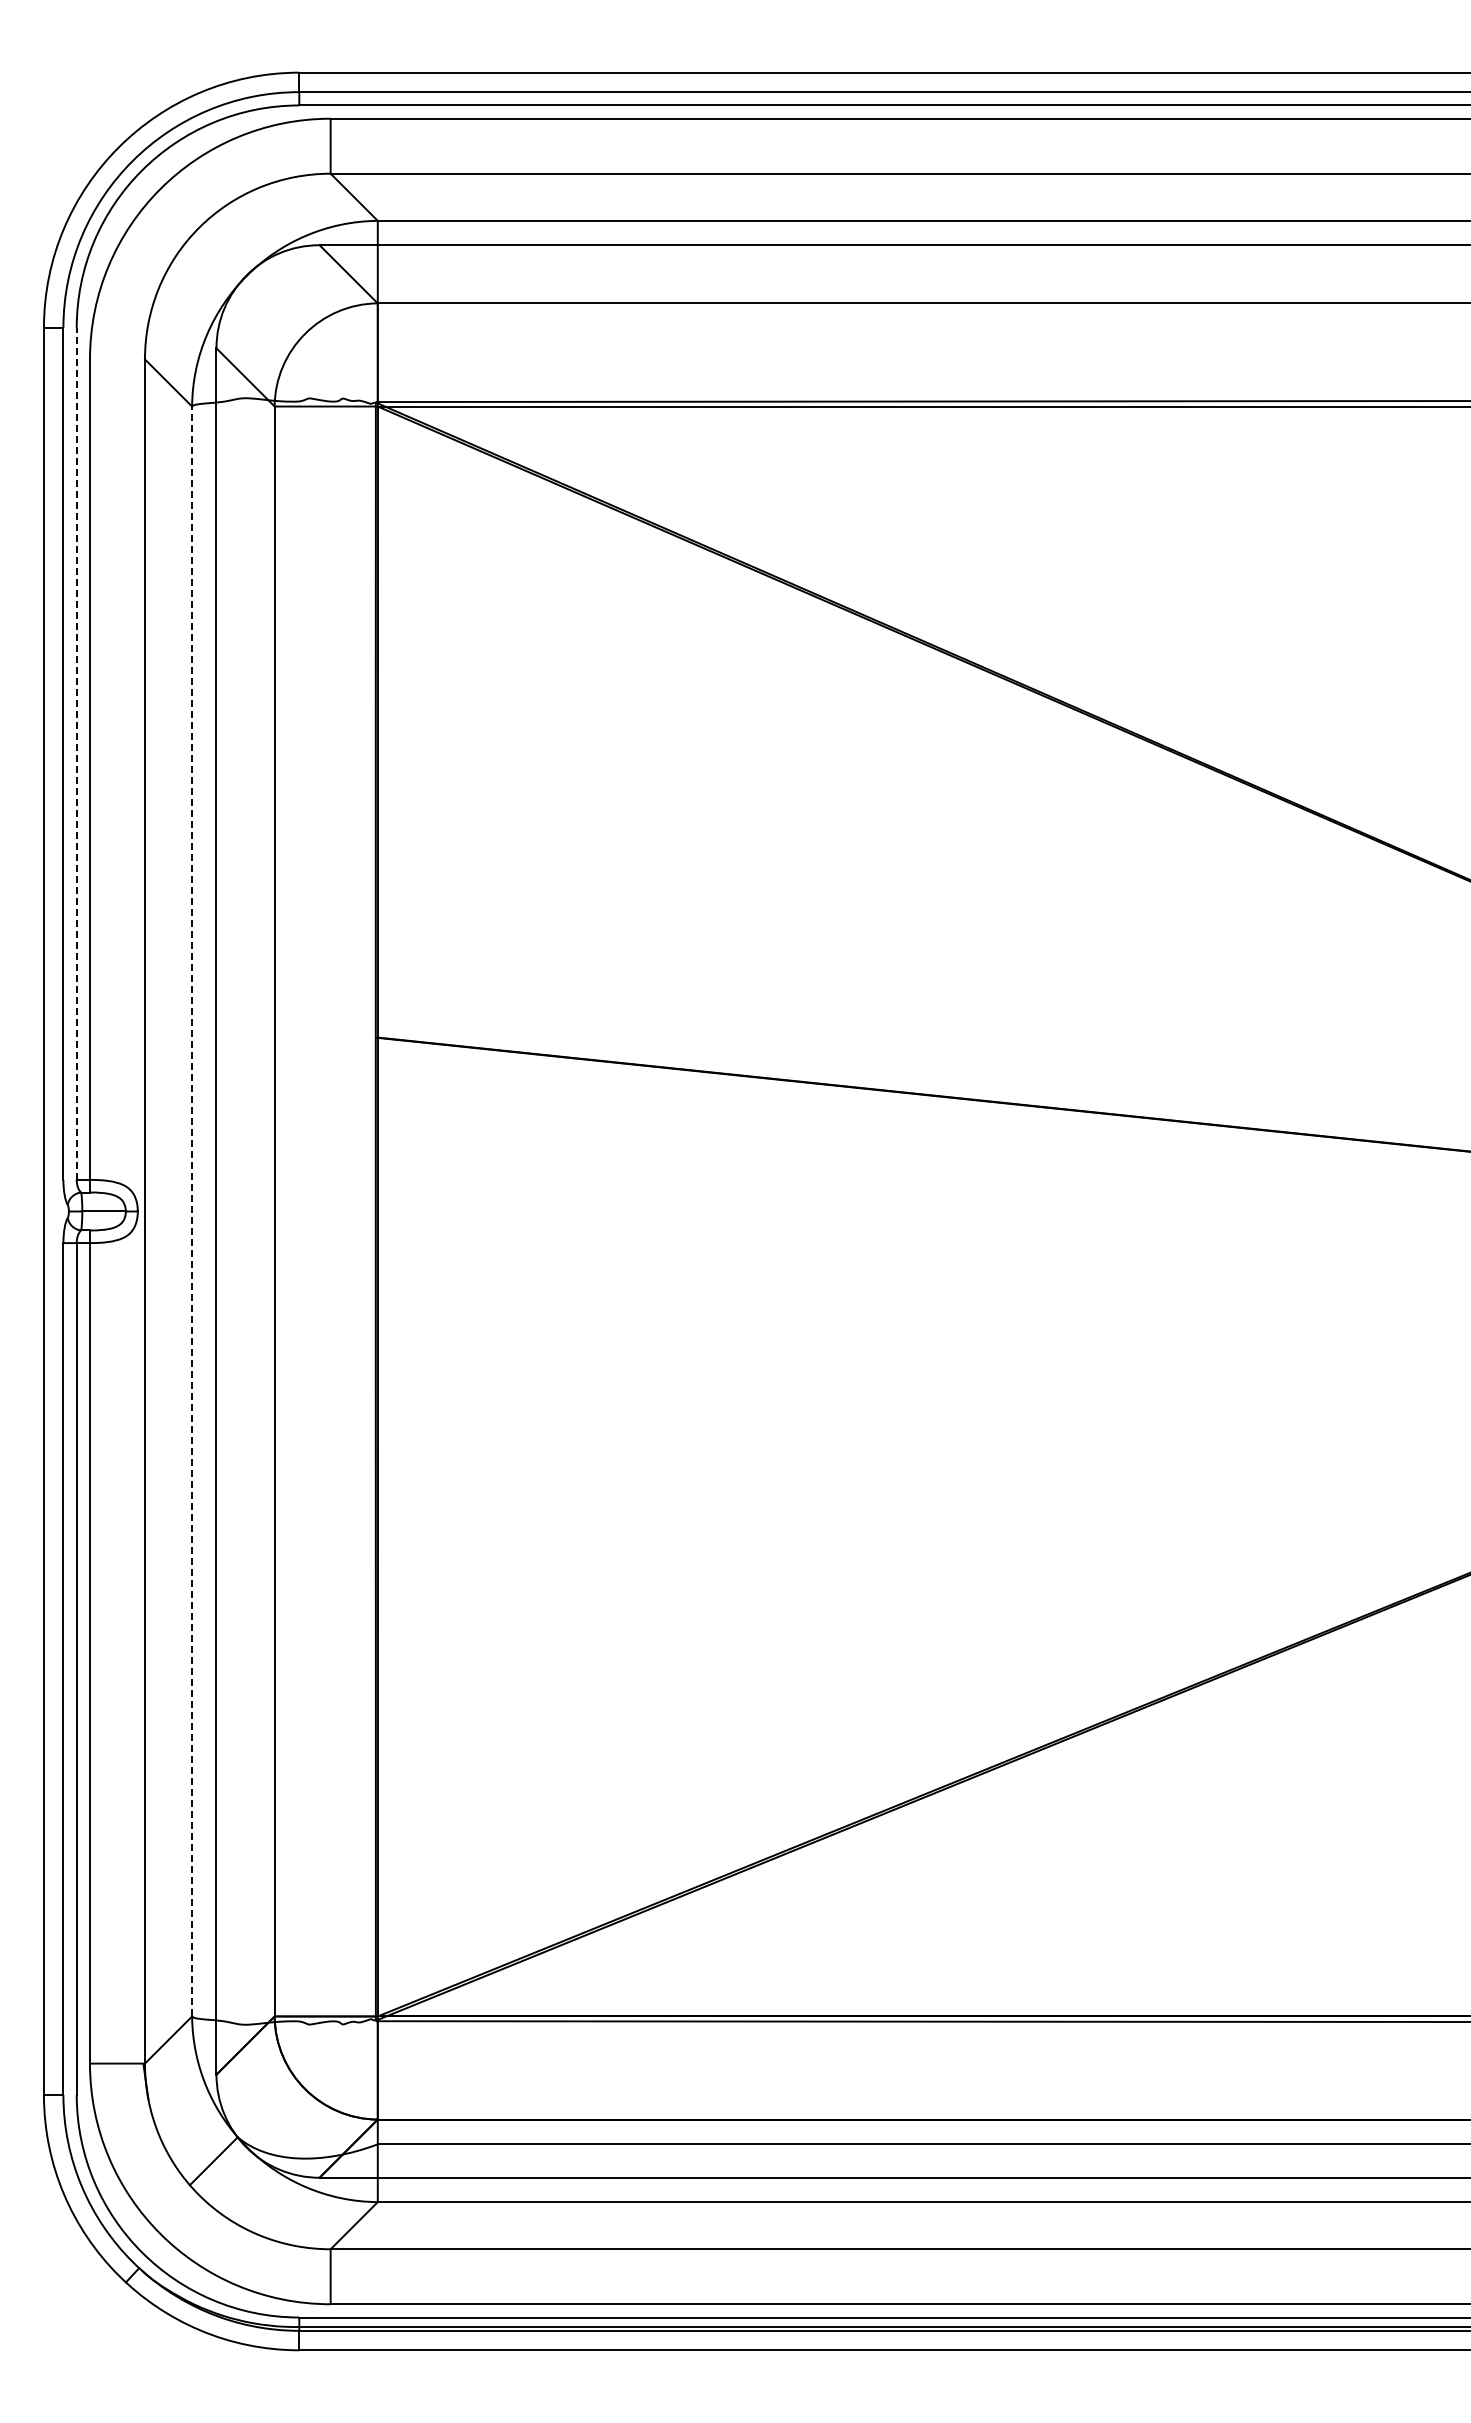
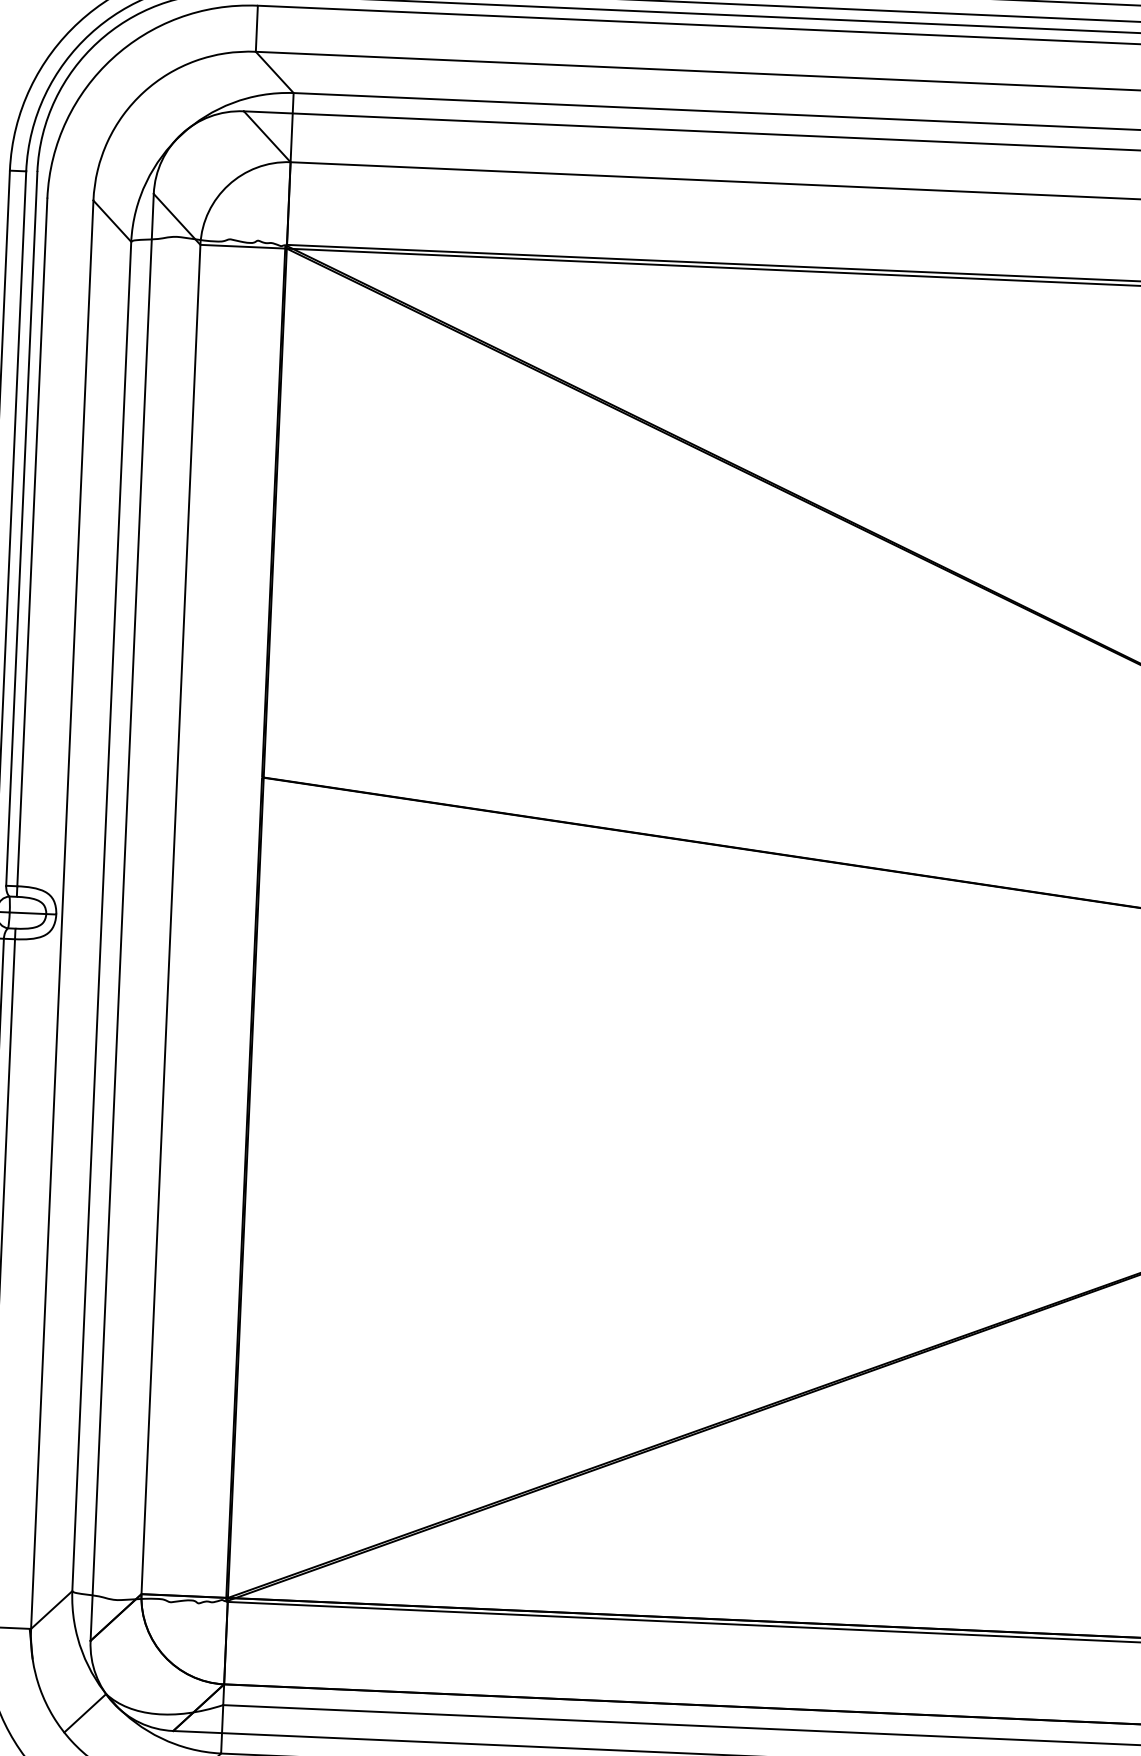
line: (76, 753) -> (21, 528), dashed -> solid
line: (192, 1211) -> (102, 916), dashed -> solid

